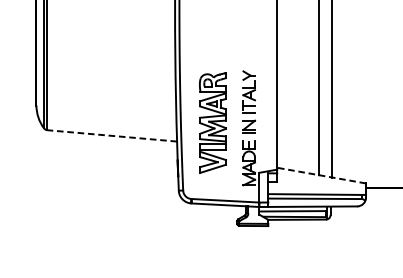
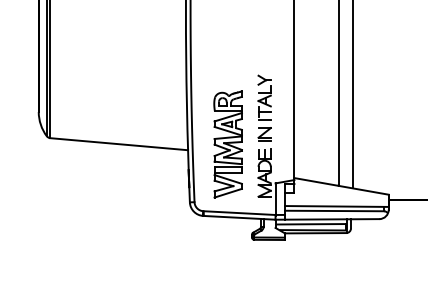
part: (212, 122) -> (227, 144), moved
line: (111, 136) -> (118, 144), dashed -> solid
line: (321, 175) -> (341, 186), dashed -> solid

